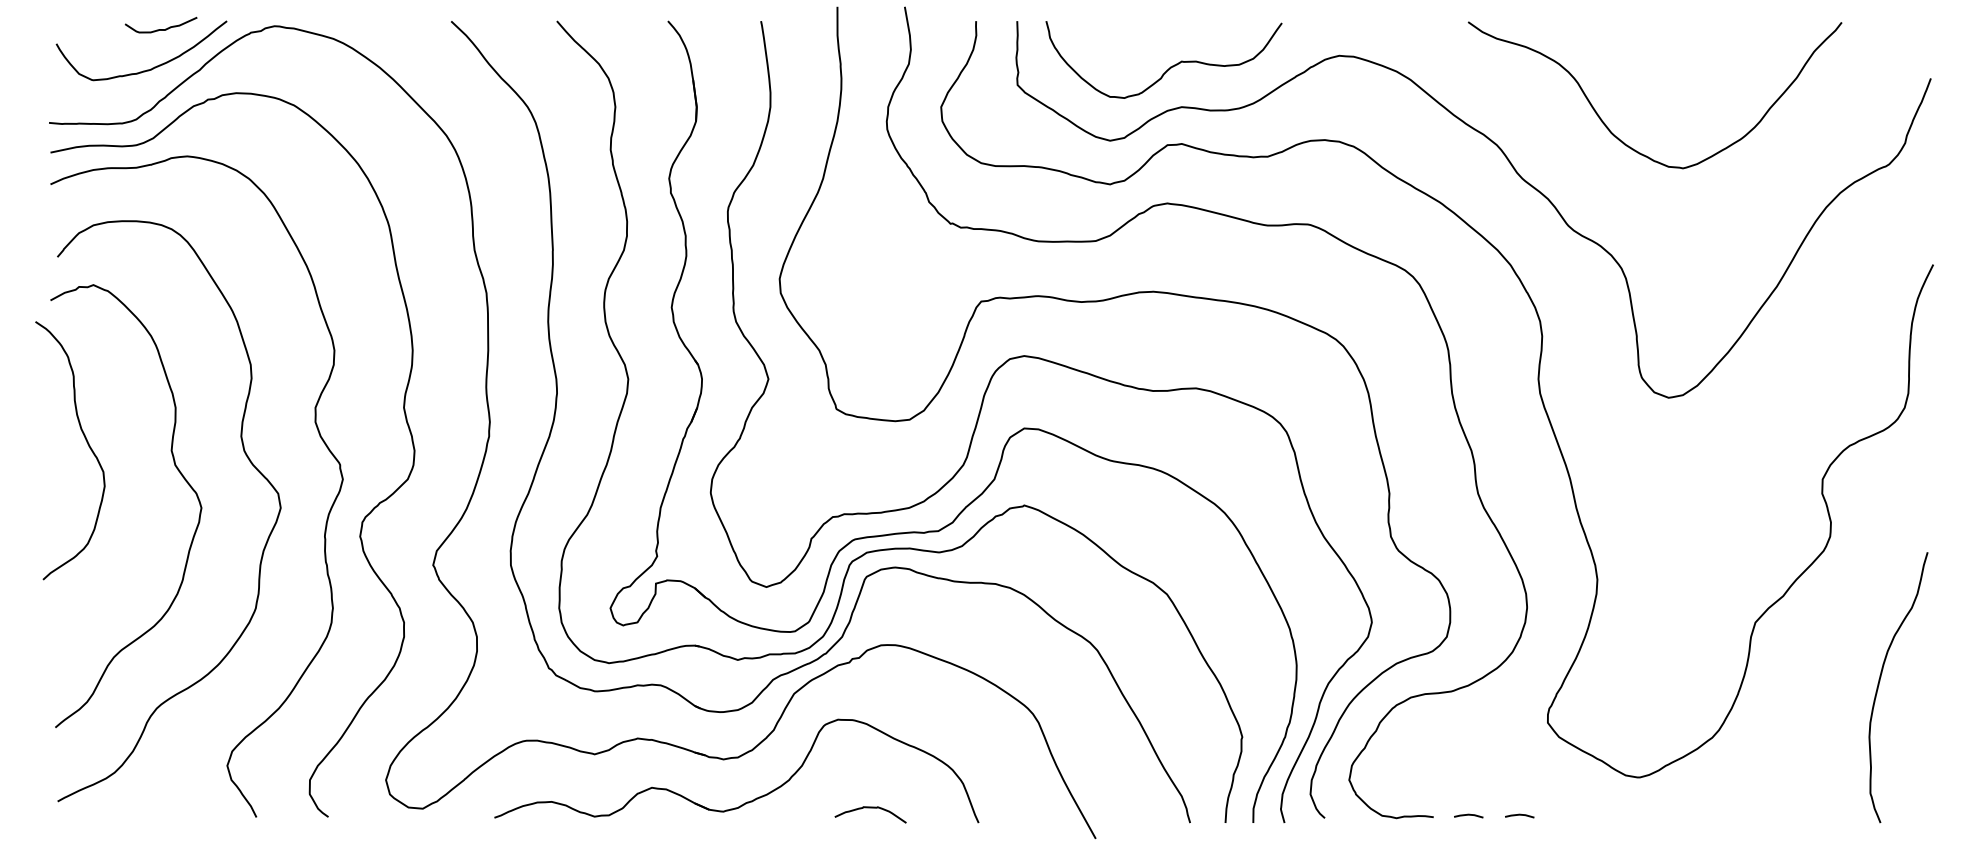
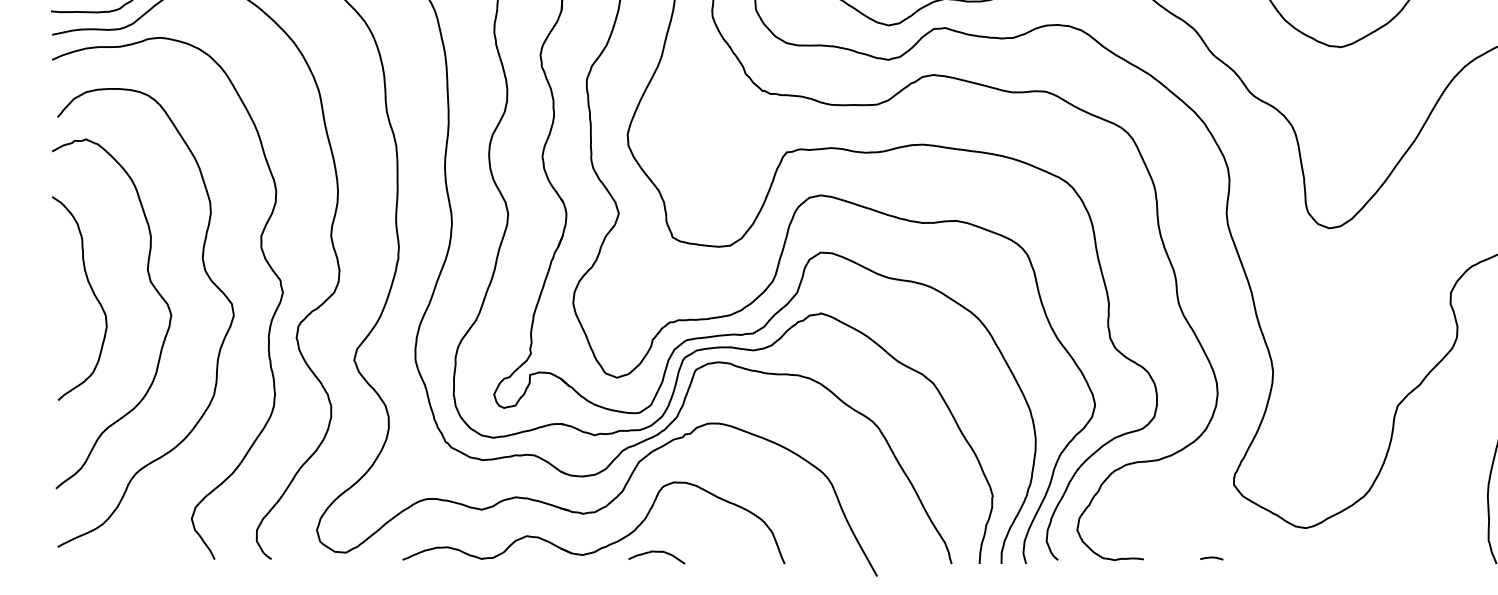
curve: (86, 442) -> (92, 292), moved
curve: (870, 808) -> (656, 552), moved
line: (1468, 815) -> (1171, 558), removed

